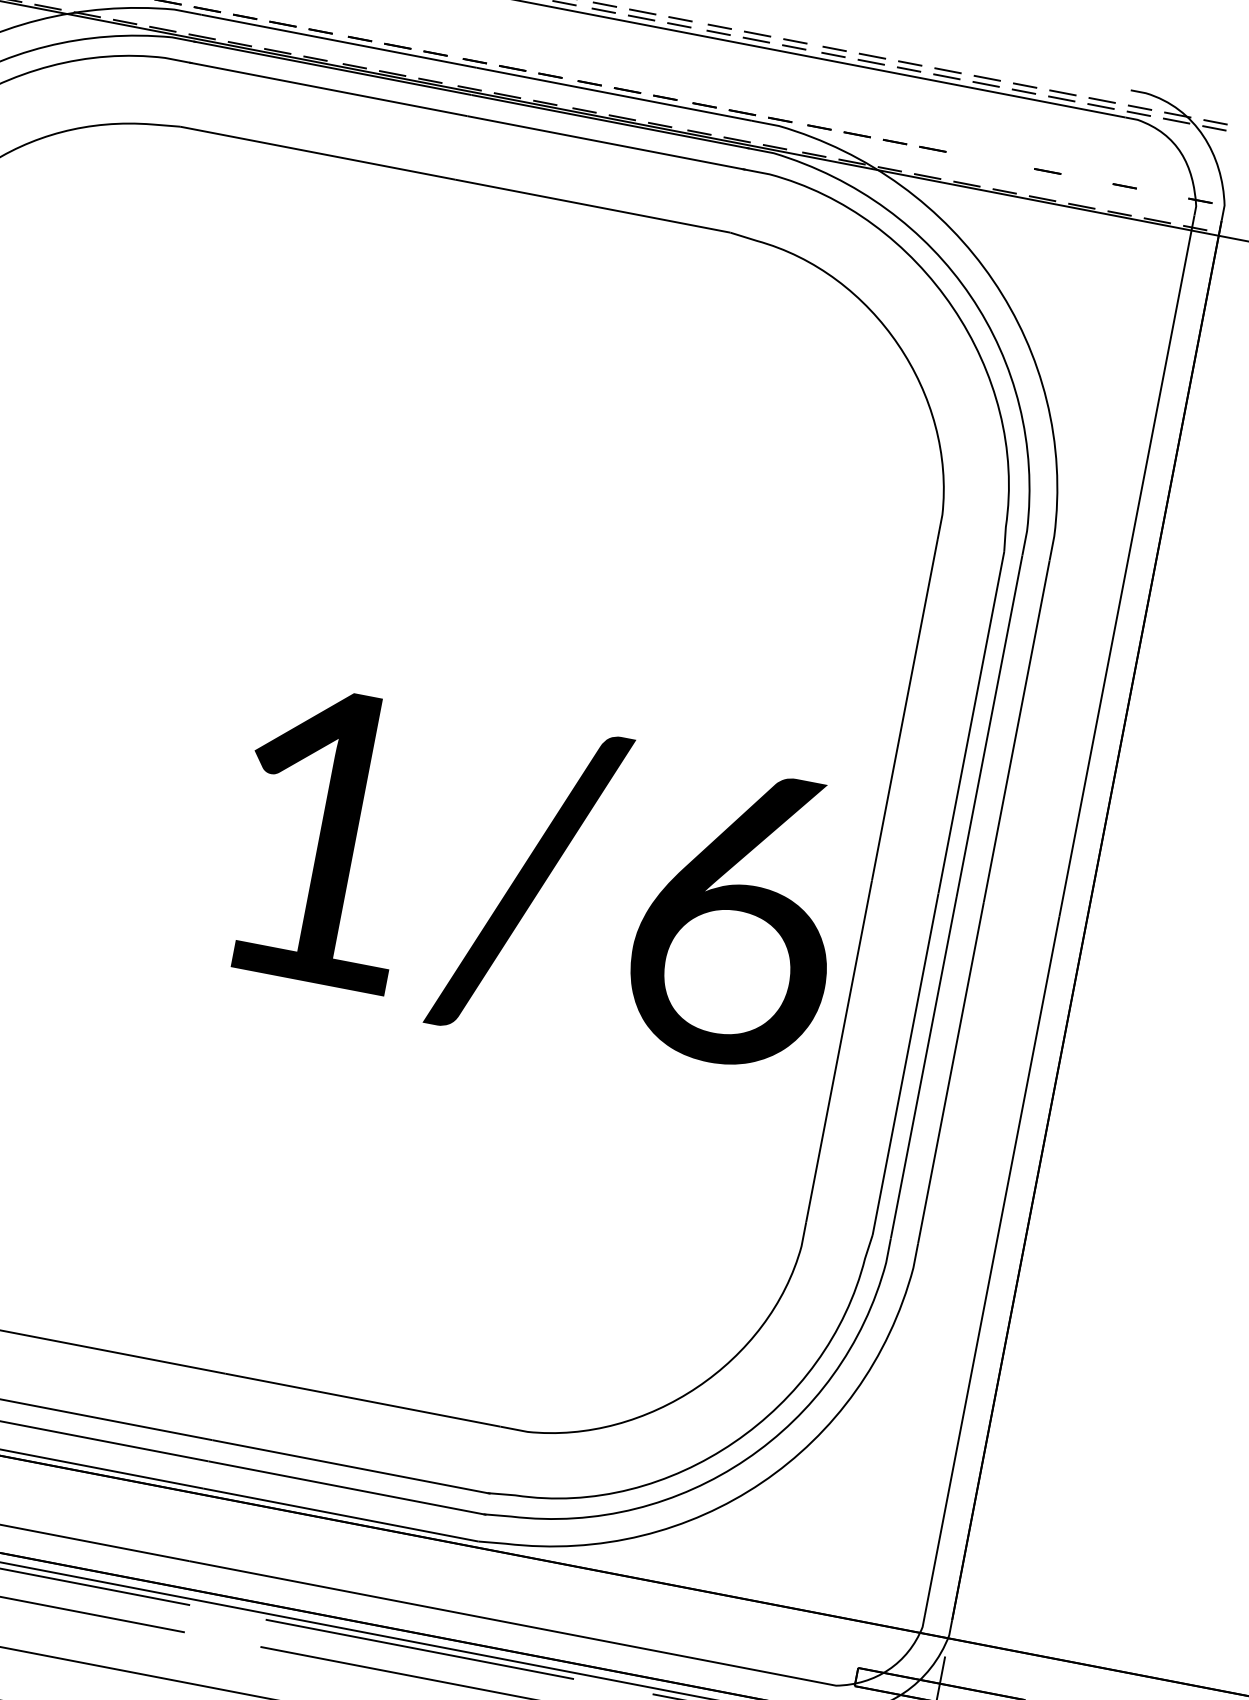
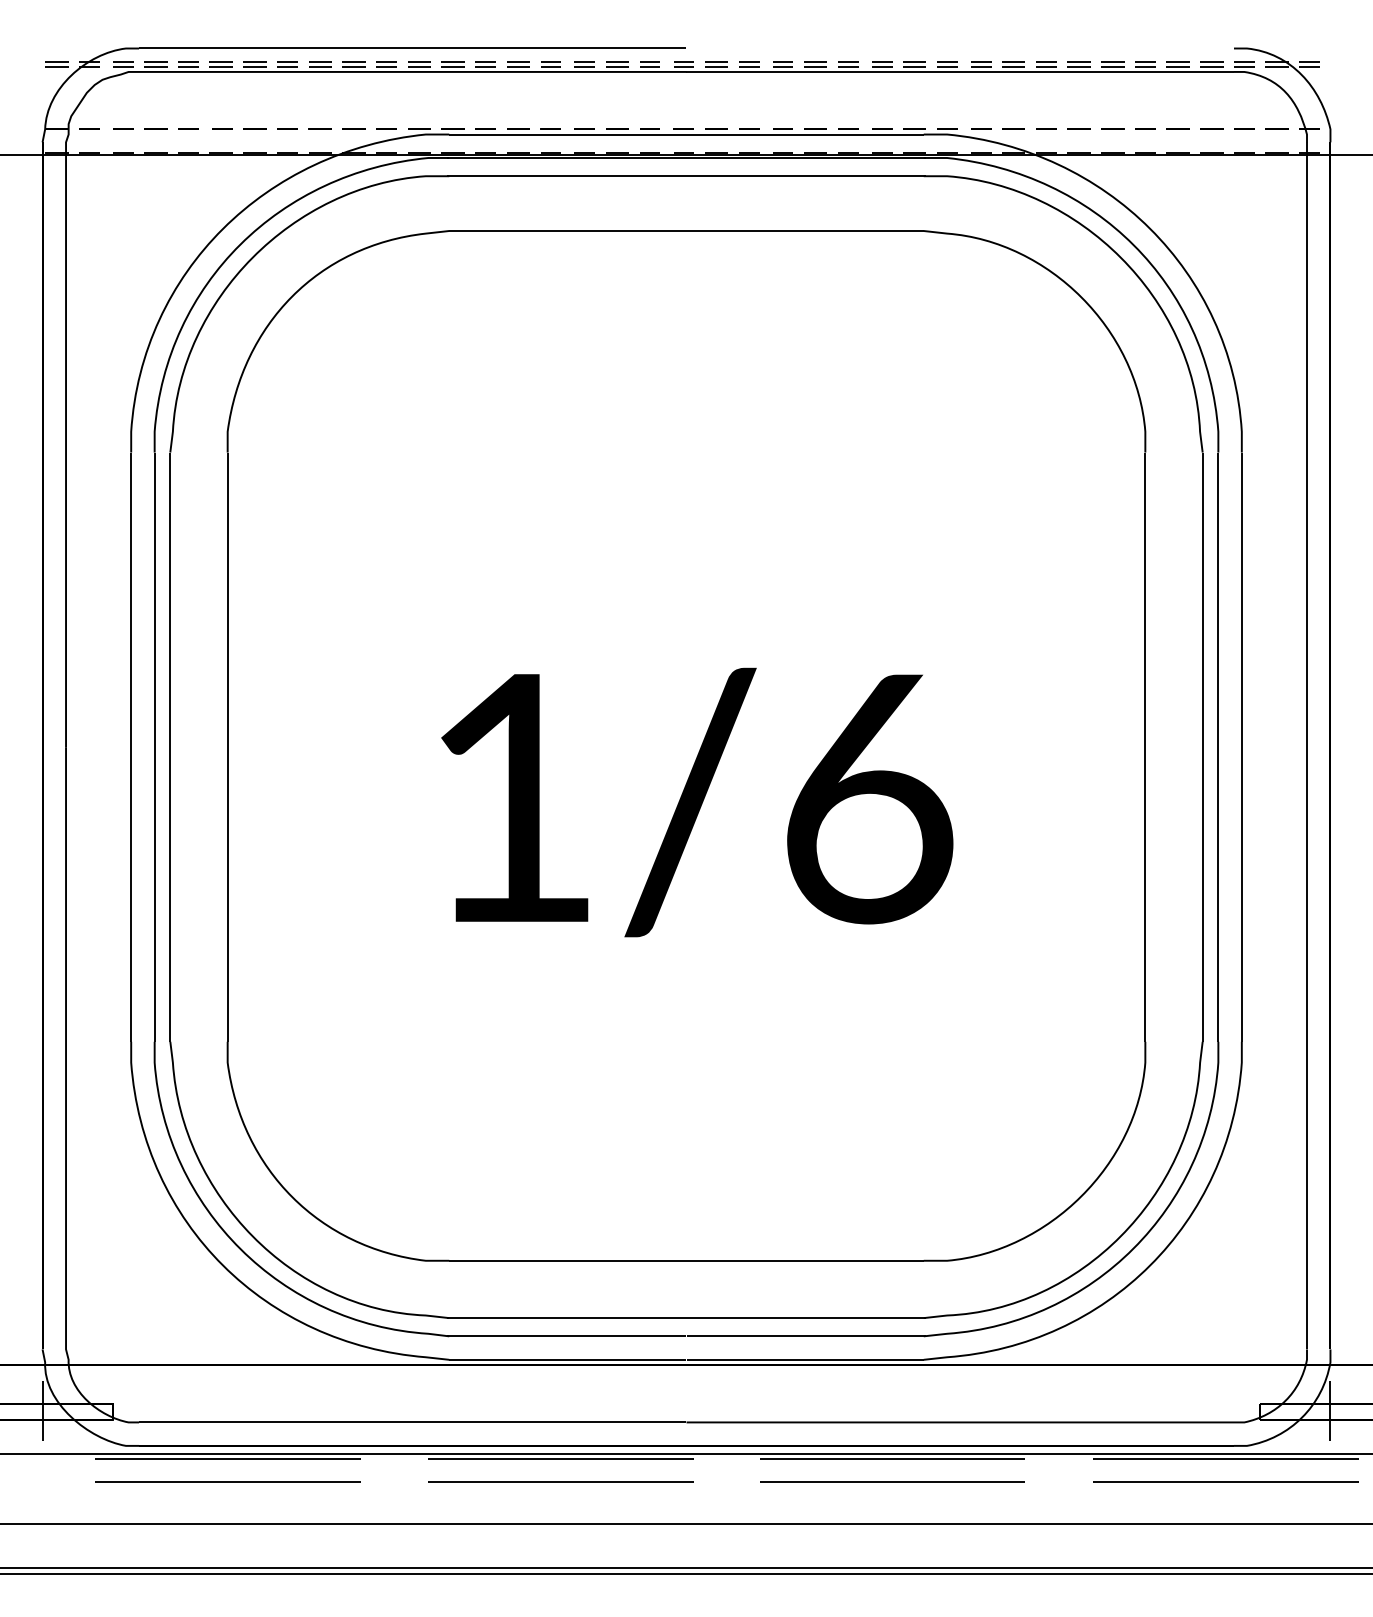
line: (972, 155) -> (1112, 128), added
line: (1010, 163) -> (1145, 128), added
line: (1086, 178) -> (1211, 128), added
line: (1162, 192) -> (1276, 128), added
text: (537, 882) -> (697, 802), moved

